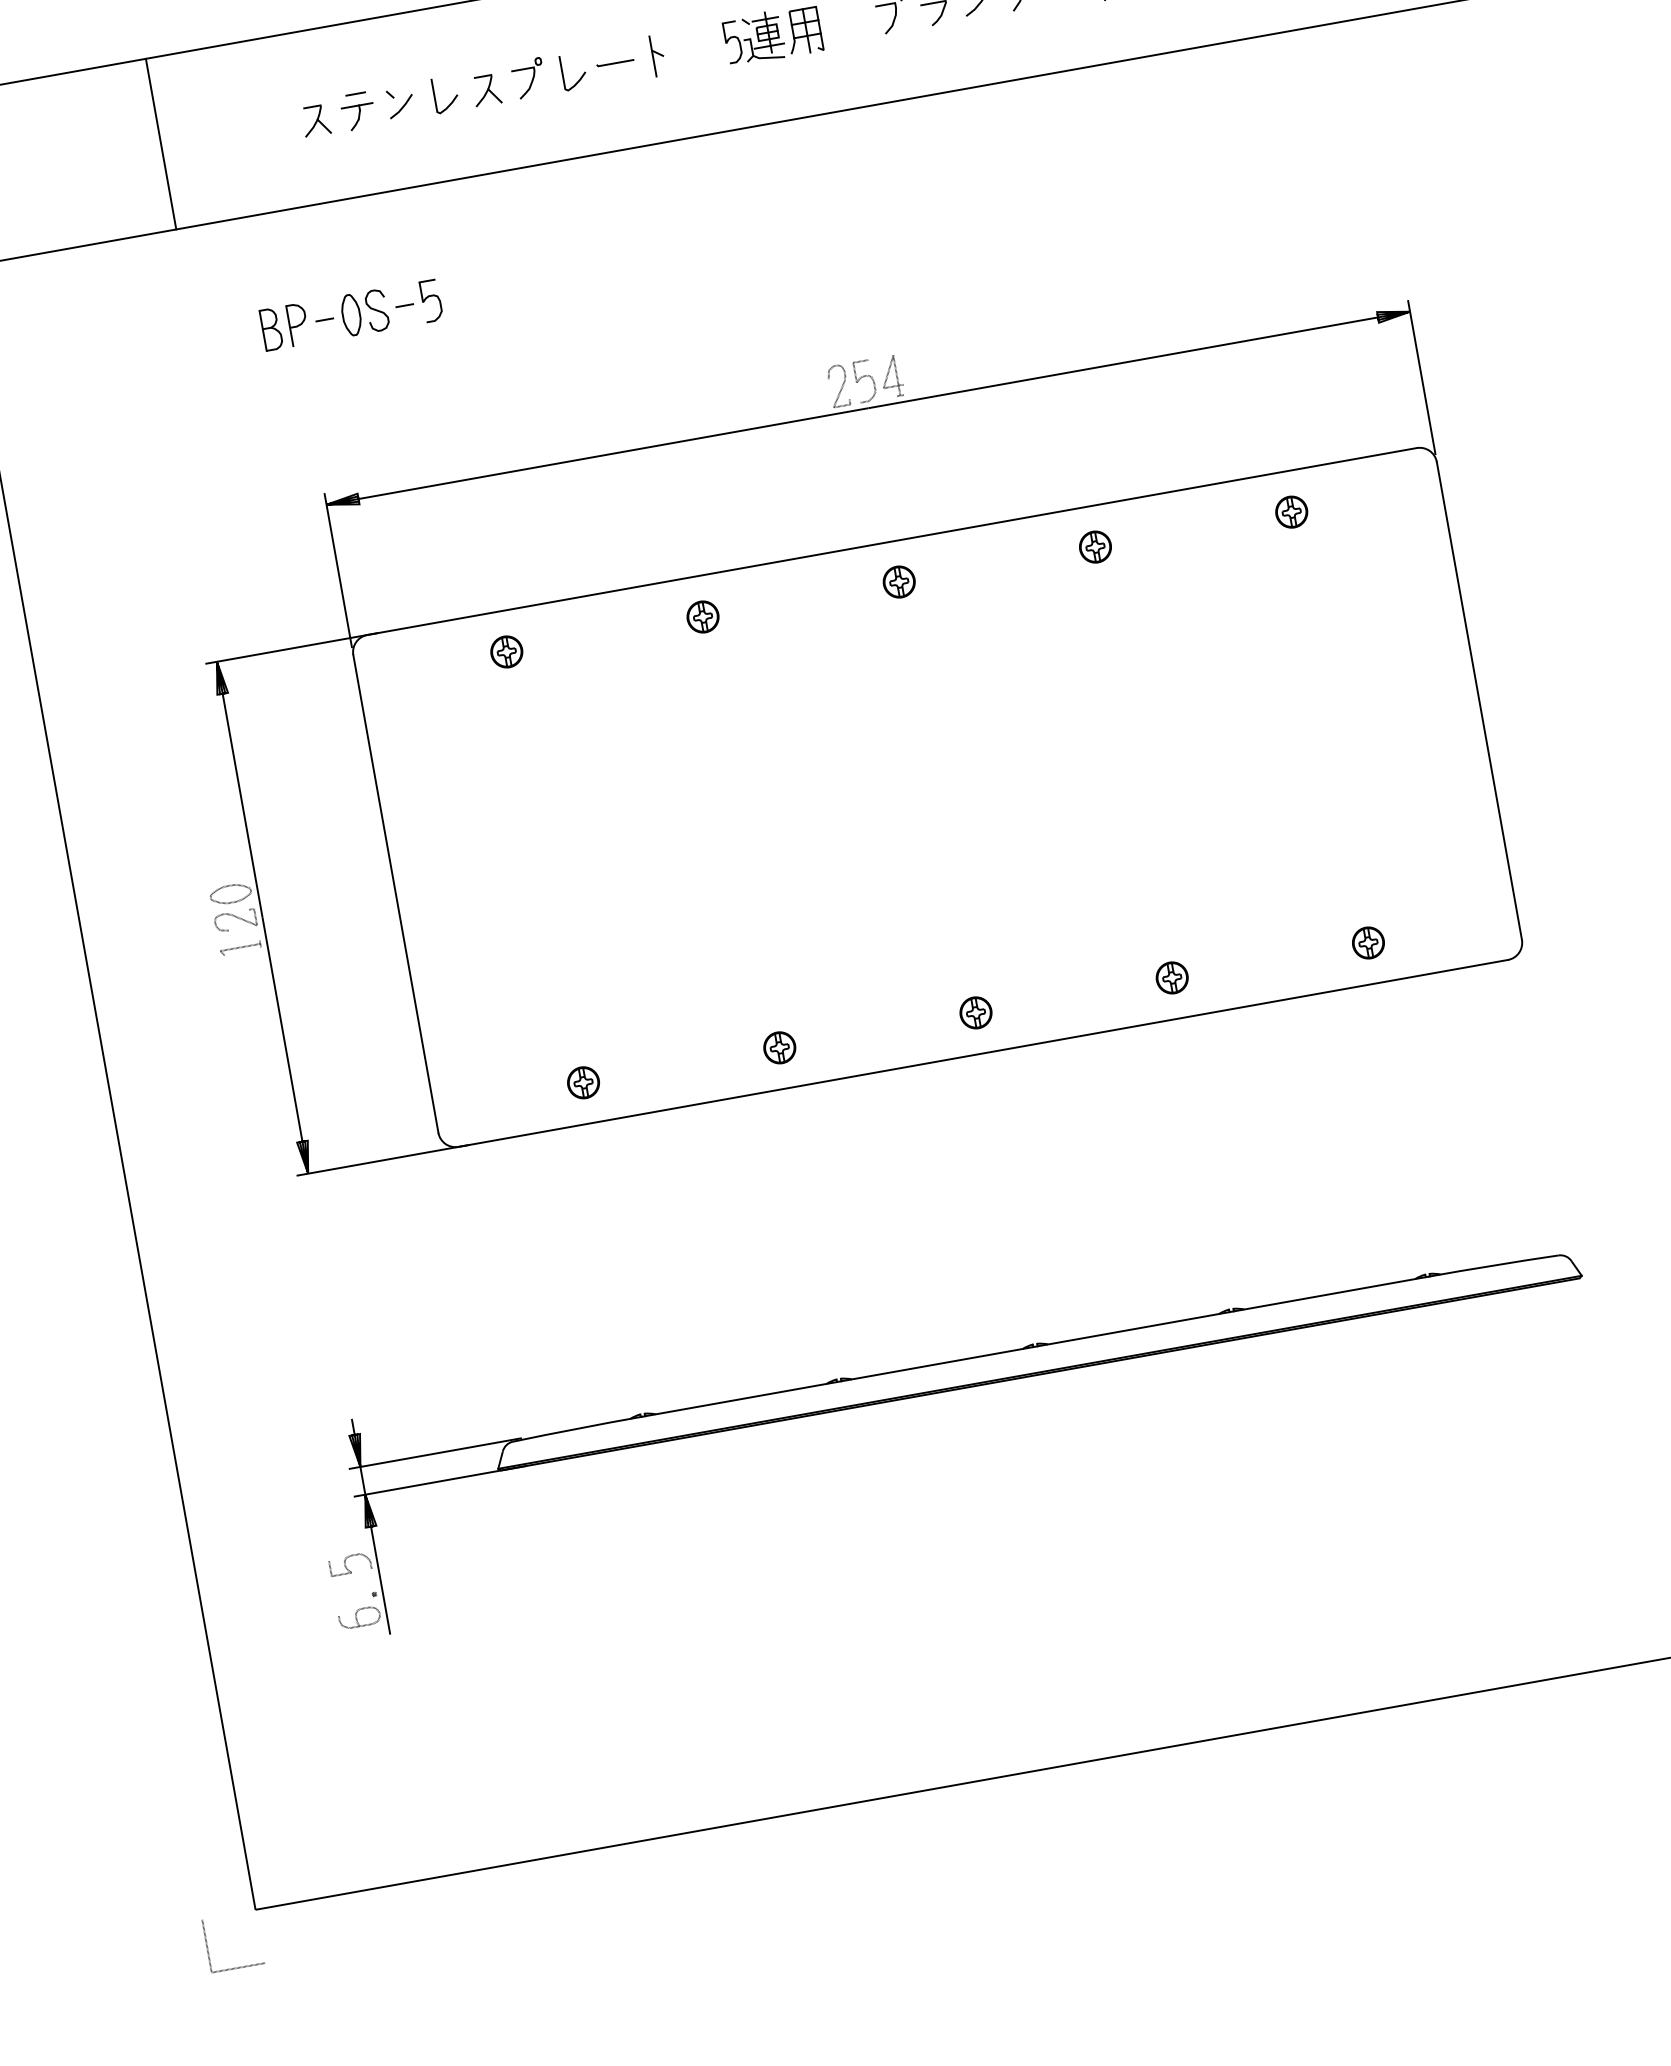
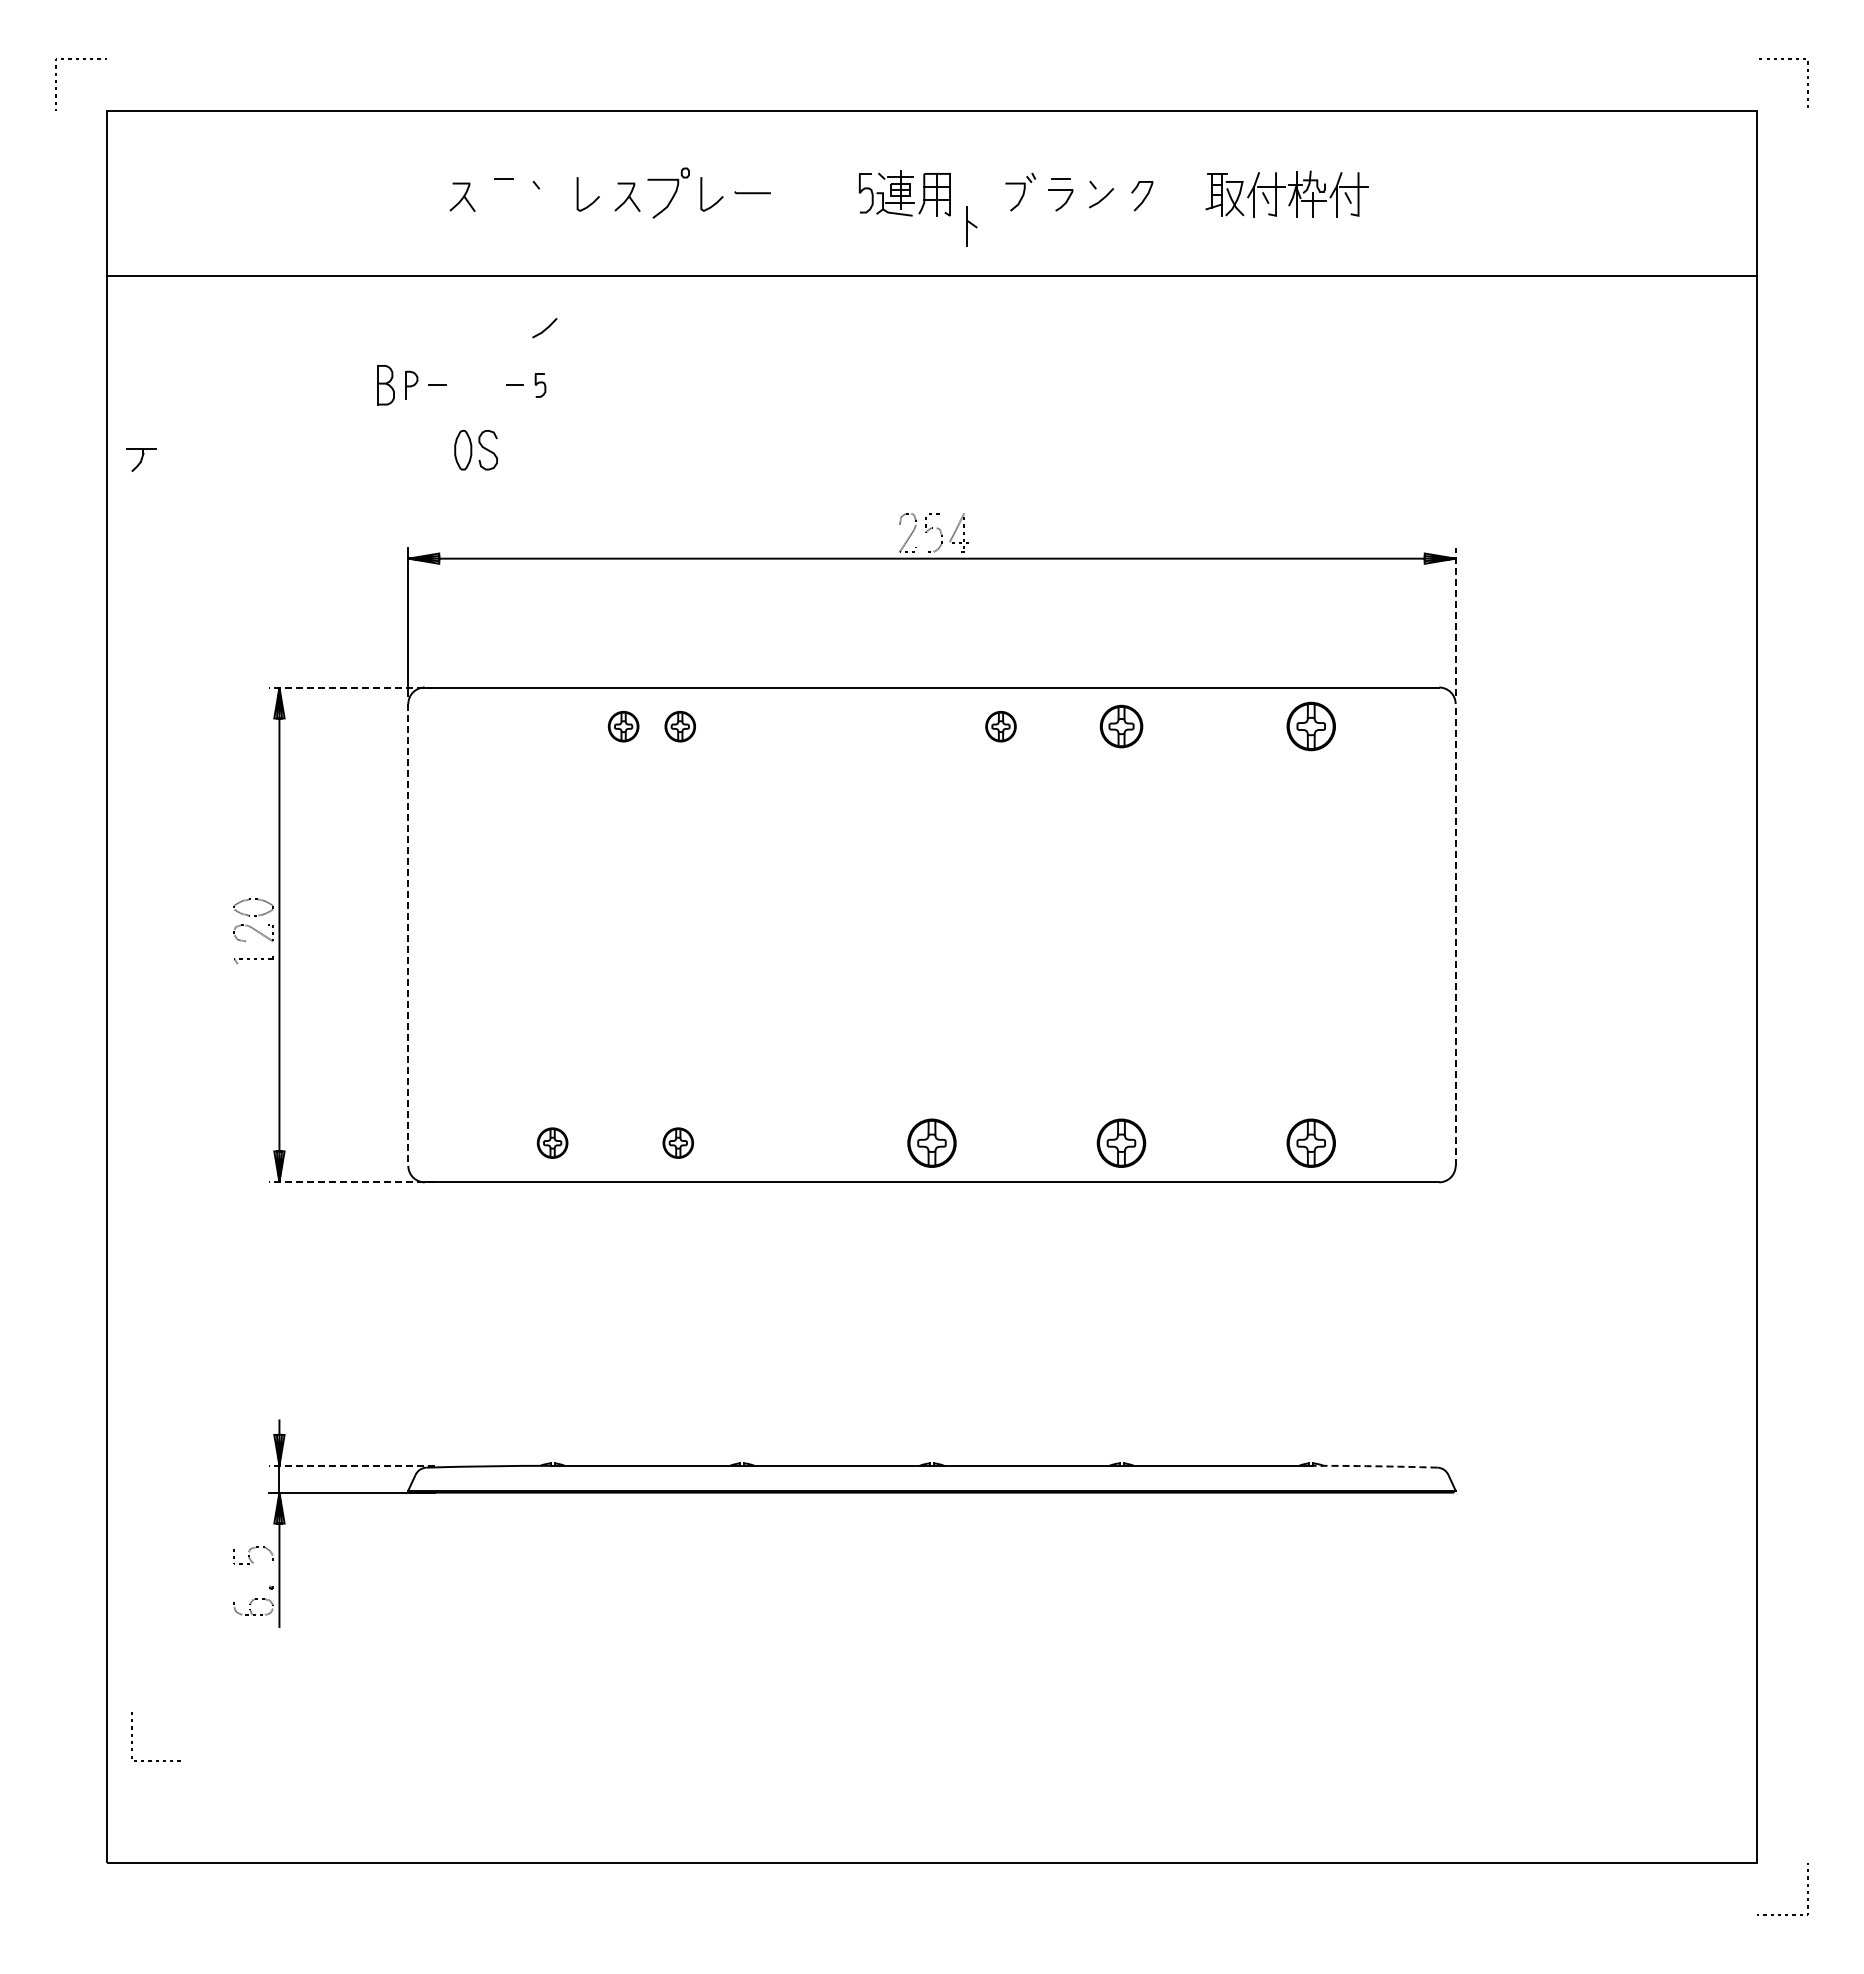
part: (657, 55) -> (971, 226), moved
part: (528, 77) -> (668, 192), size x1.4
line: (402, 106) -> (545, 328), moved
part: (359, 116) -> (141, 459), moved
line: (160, 143) -> (313, 192), removed
part: (431, 301) -> (540, 385), size x0.6
part: (364, 313) -> (475, 450), moved
part: (297, 325) -> (411, 385), size x0.7
line: (1421, 377) -> (1455, 622), solid -> dashed
part: (1291, 511) -> (1311, 726), size x1.6
part: (1095, 546) -> (1121, 726), size x1.4
part: (898, 581) -> (1000, 726), moved
part: (702, 616) -> (679, 726), moved
line: (291, 648) -> (351, 687), solid -> dashed
part: (506, 651) -> (623, 726), moved
line: (1479, 700) -> (1455, 934), solid -> dashed
line: (396, 893) -> (408, 934), solid -> dashed
part: (1368, 942) -> (1311, 1142), size x1.6
part: (1171, 977) -> (1121, 1142), size x1.6
part: (975, 1012) -> (931, 1142), size x1.6
part: (778, 1047) -> (677, 1142), moved
line: (382, 1160) -> (351, 1182), solid -> dashed
arc: (1493, 1265) -> (1374, 1466), solid -> dashed
line: (434, 1453) -> (351, 1465), solid -> dashed
line: (208, 1947) -> (132, 1736), moved

